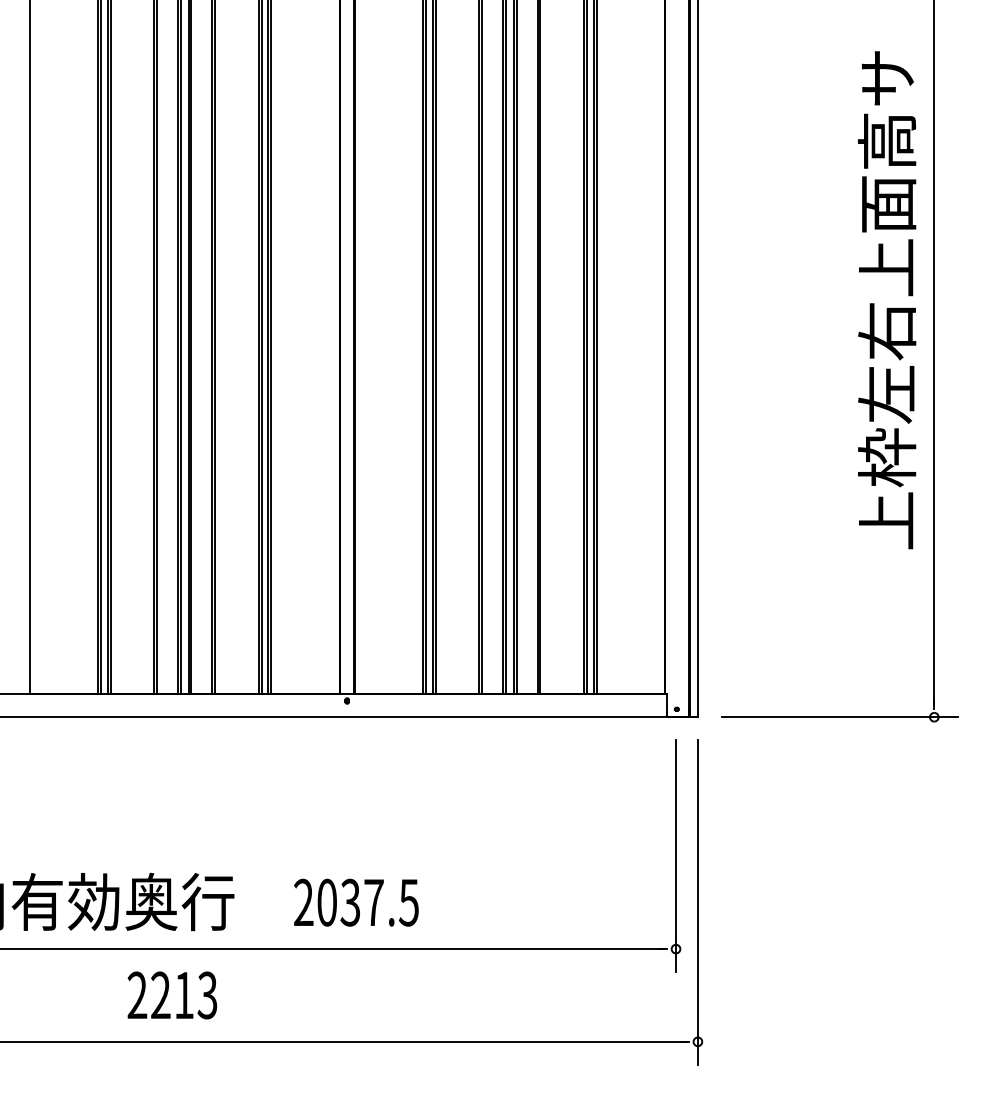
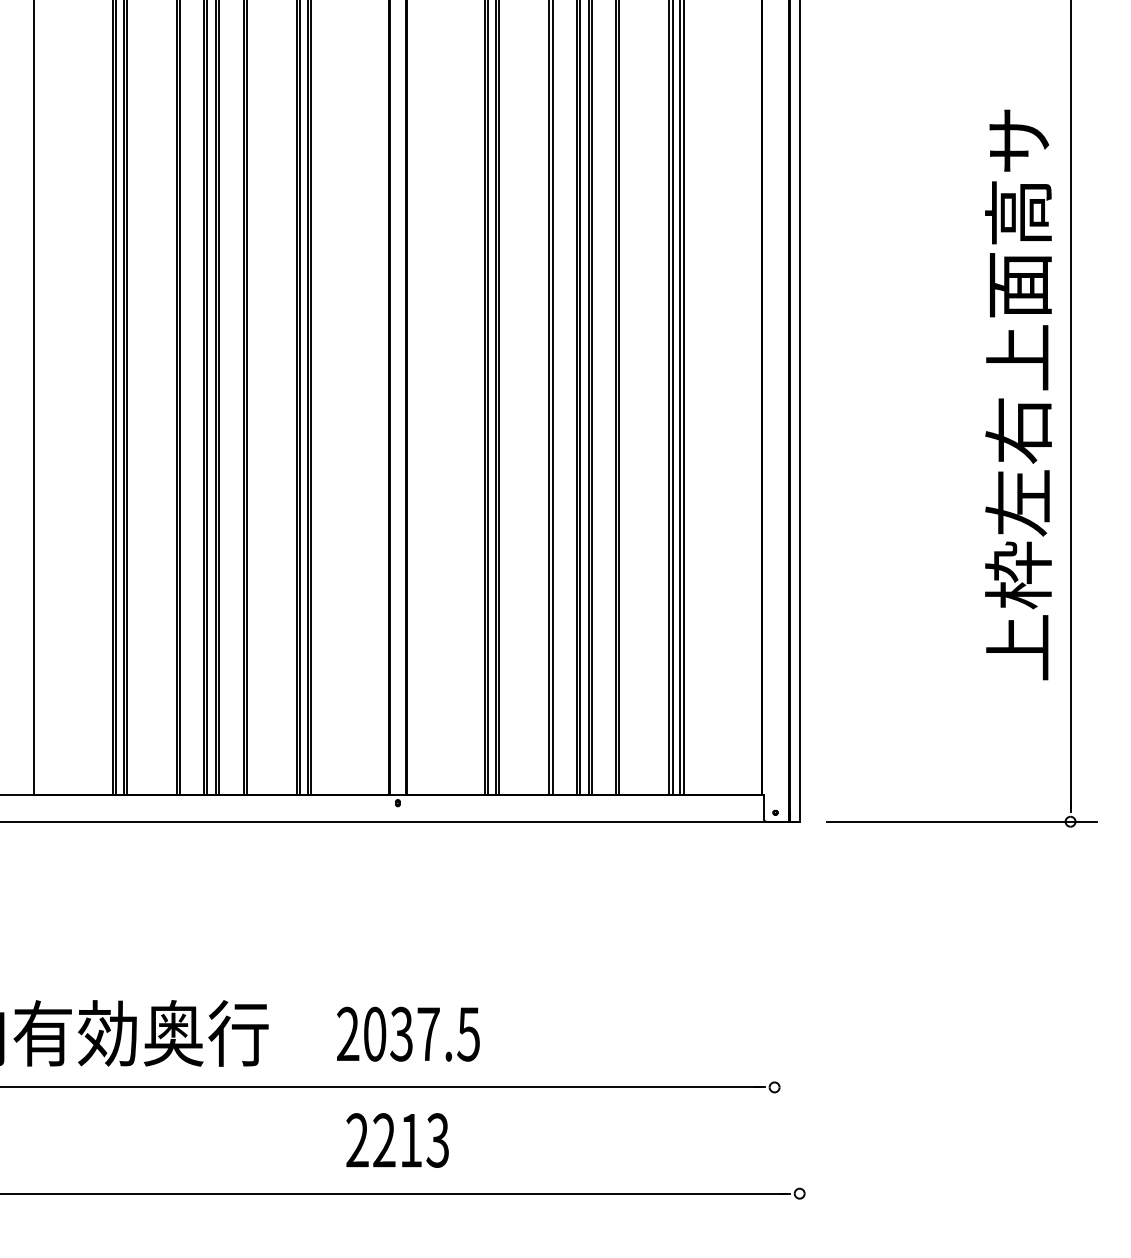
text: (887, 299) -> (1018, 394), moved
line: (675, 855) -> (774, 980), removed
line: (697, 902) -> (799, 1034), removed
text: (172, 995) -> (397, 1140), moved

